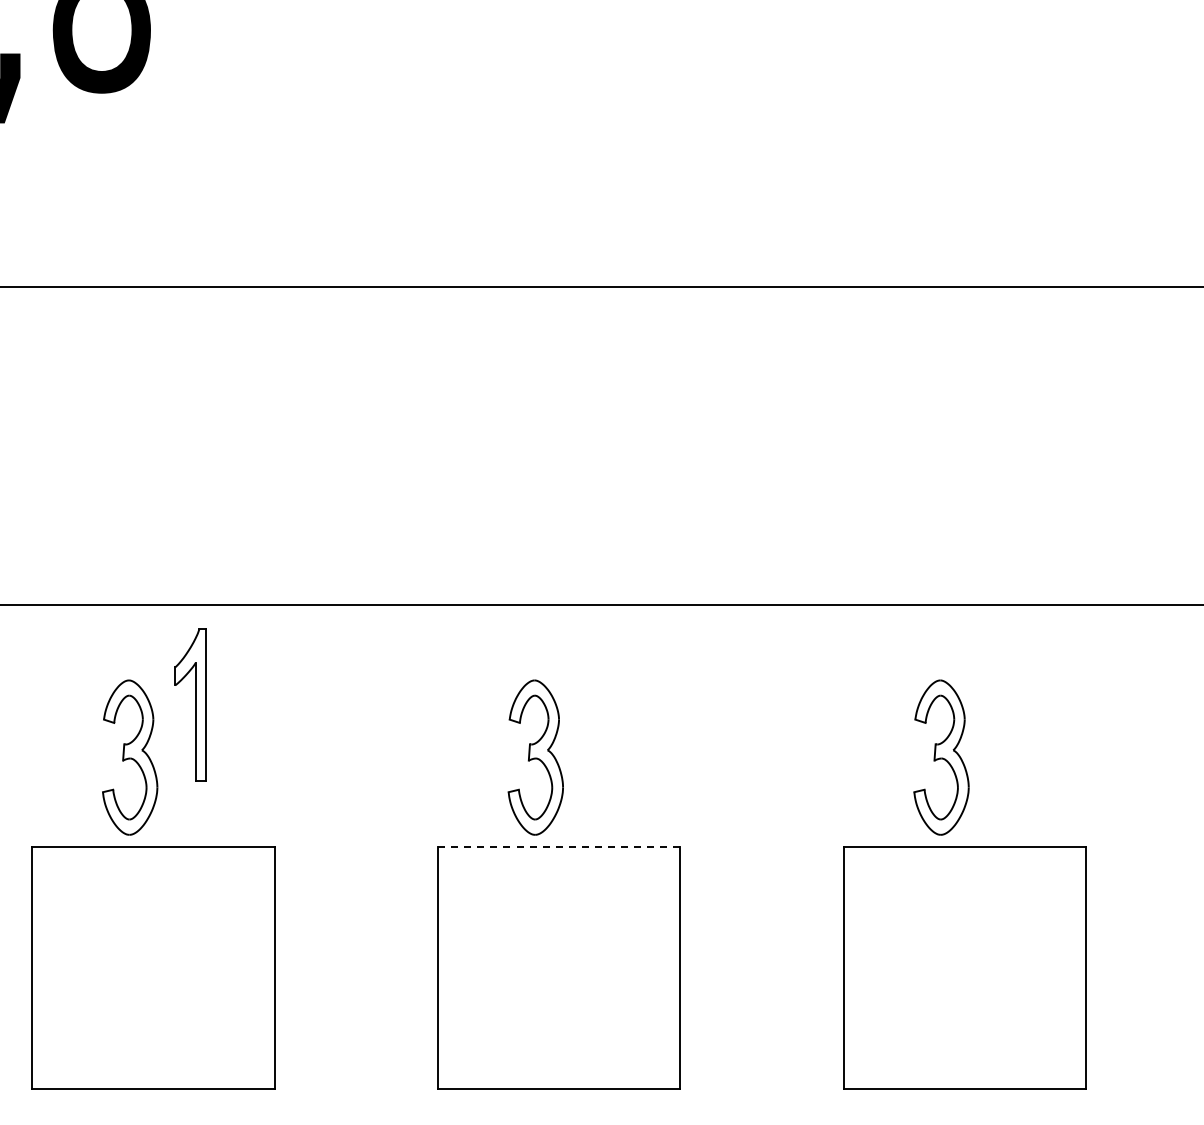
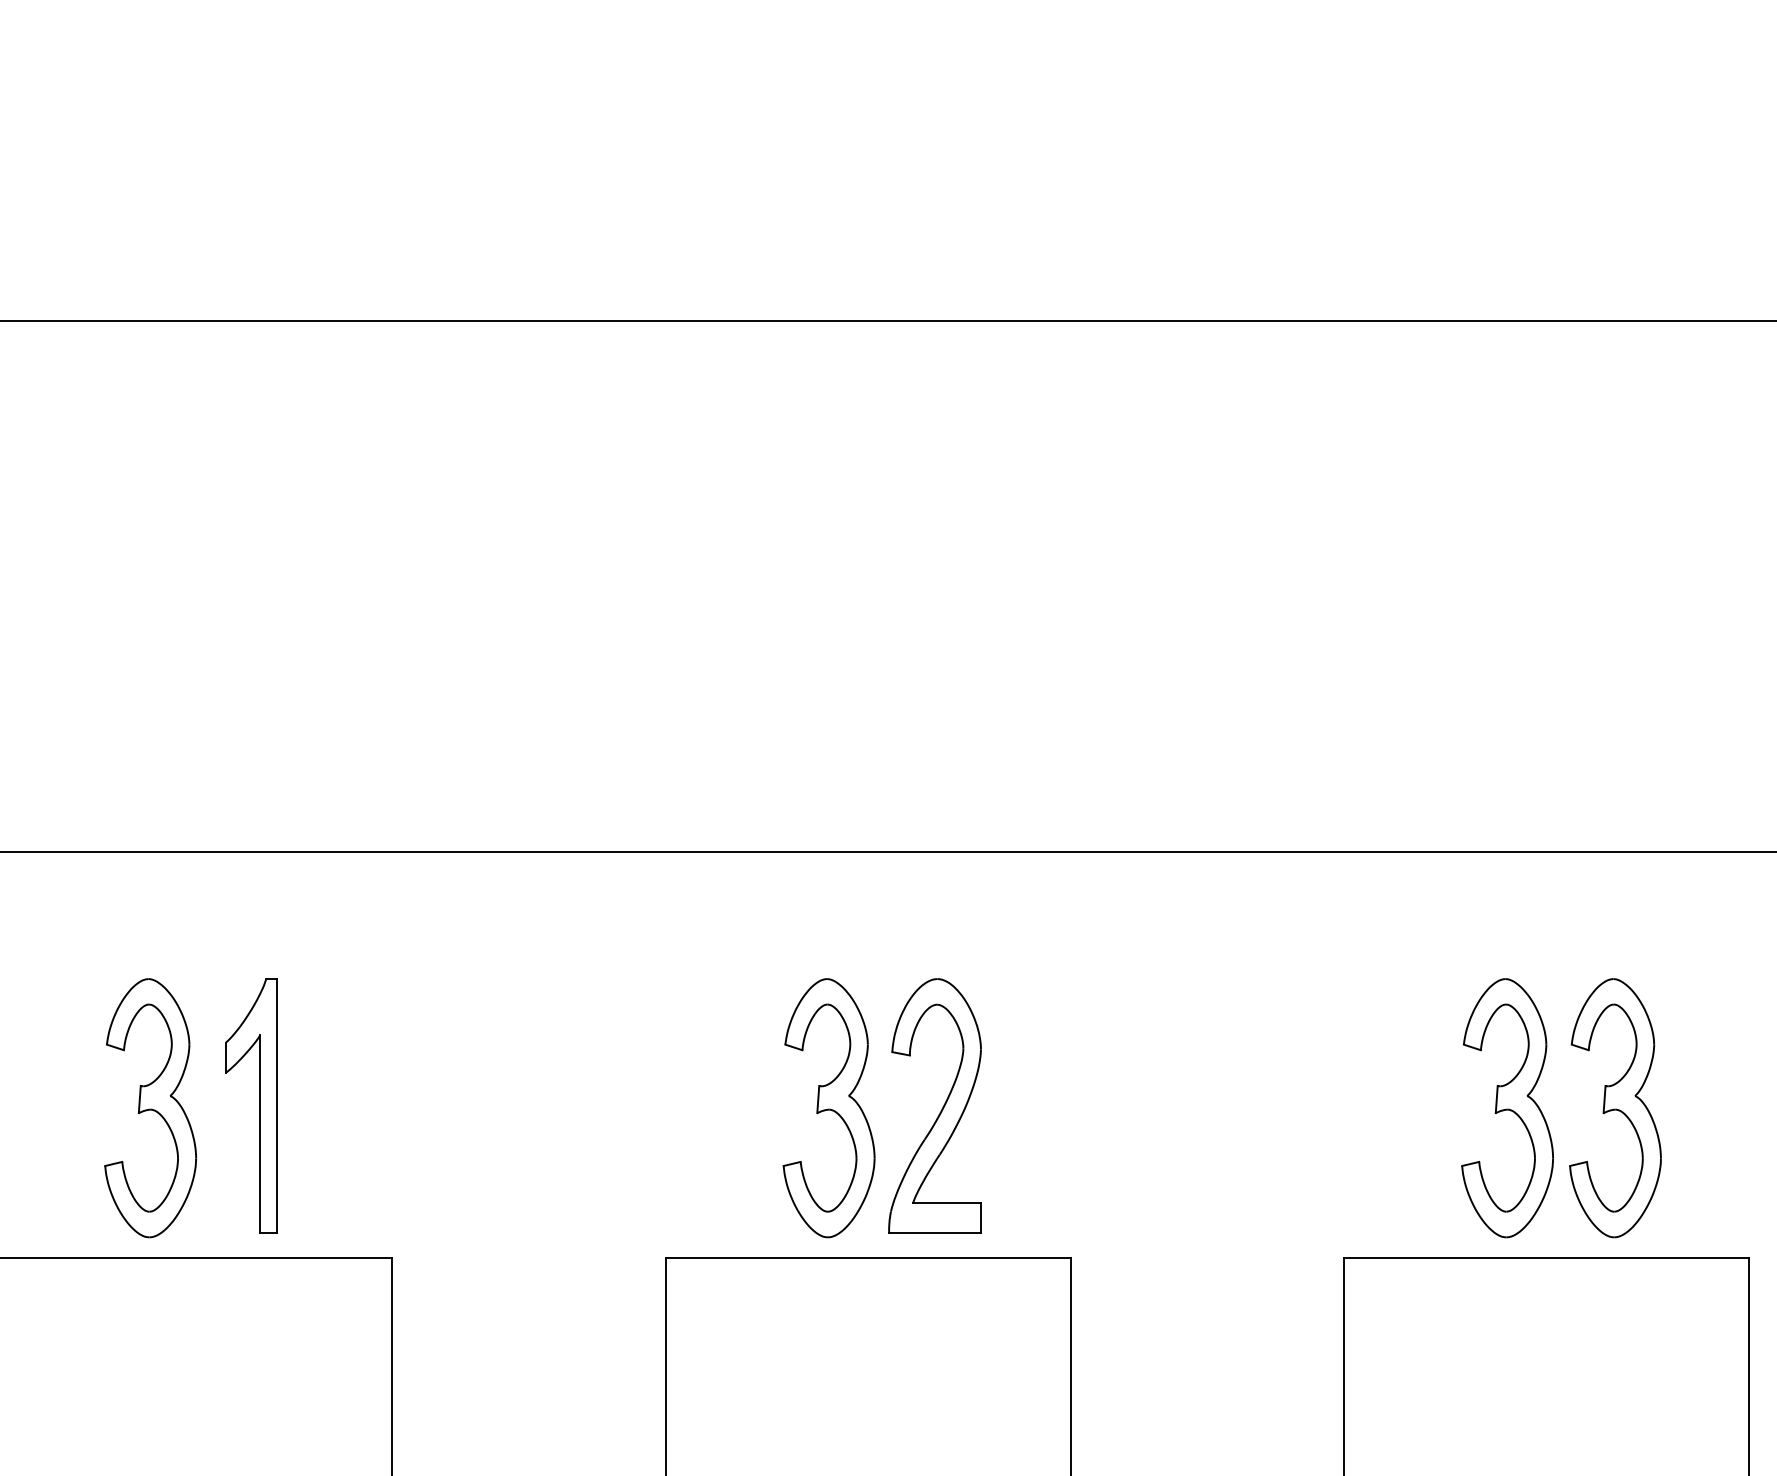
part: (190, 704) -> (251, 1104), moved
part: (598, 755) -> (933, 1104), added
part: (1006, 757) -> (1616, 1107), added
line: (559, 846) -> (868, 1256), dashed -> solid

